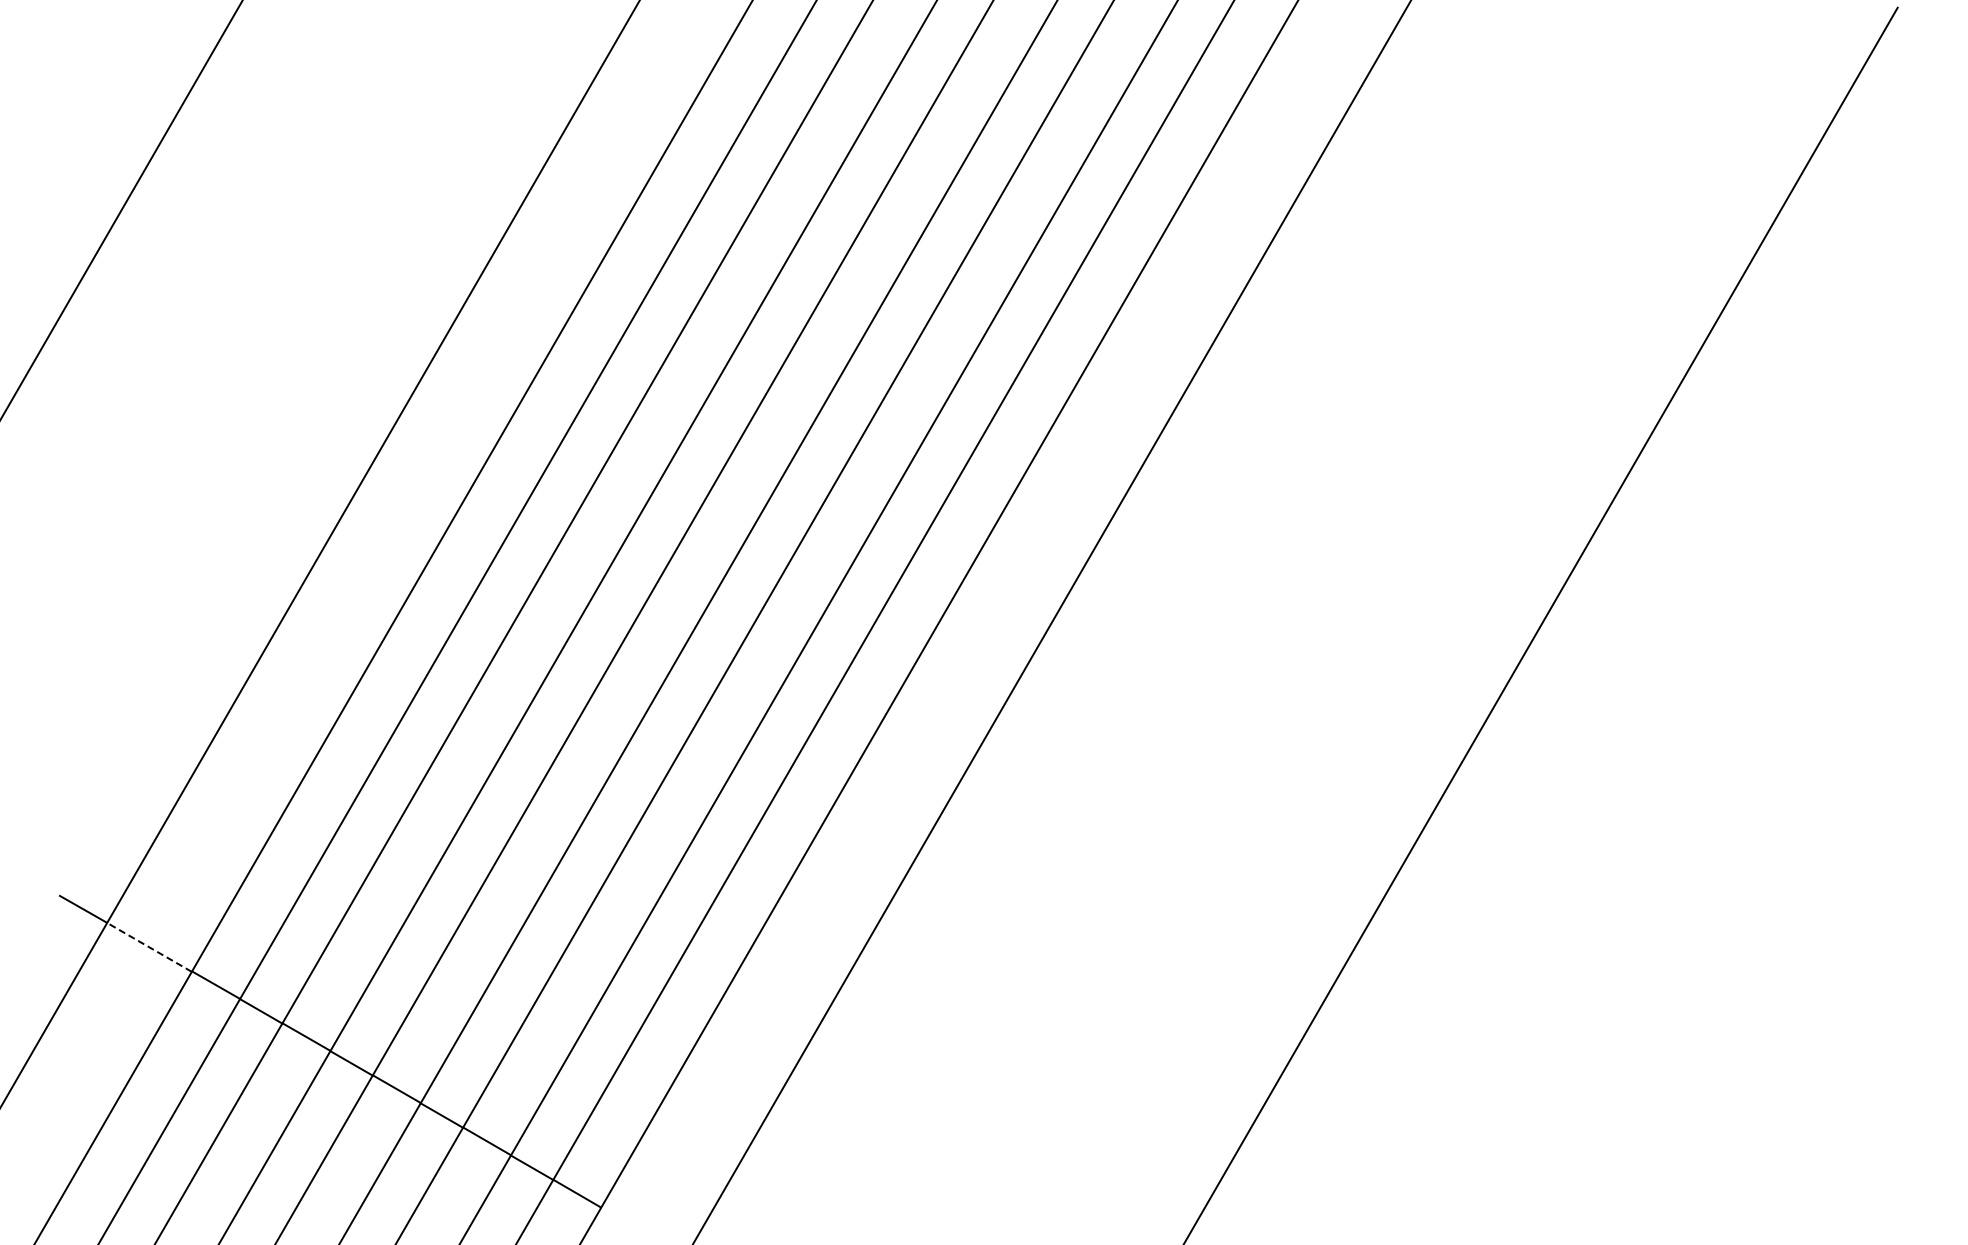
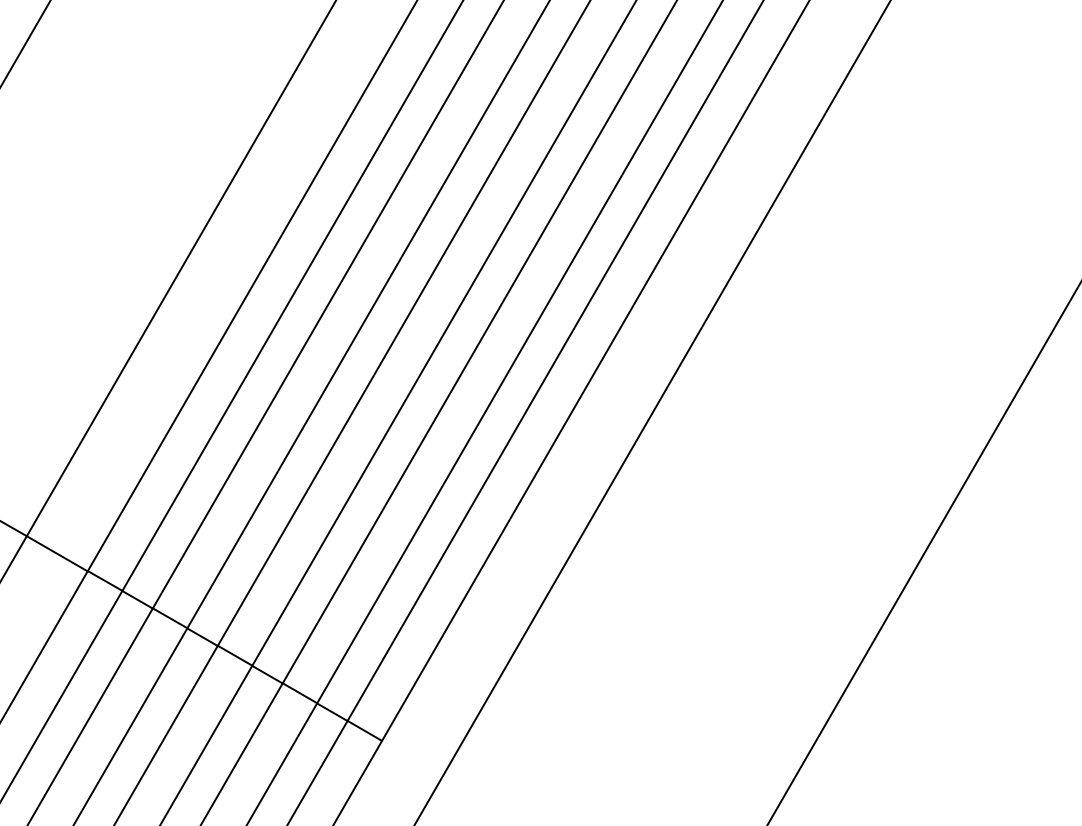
line: (149, 947) -> (57, 553), dashed -> solid

